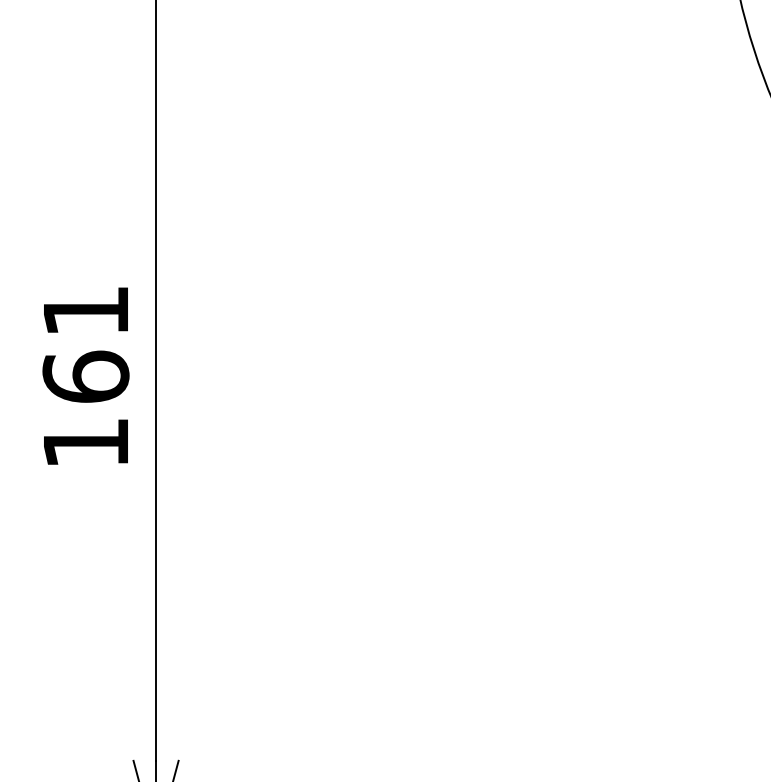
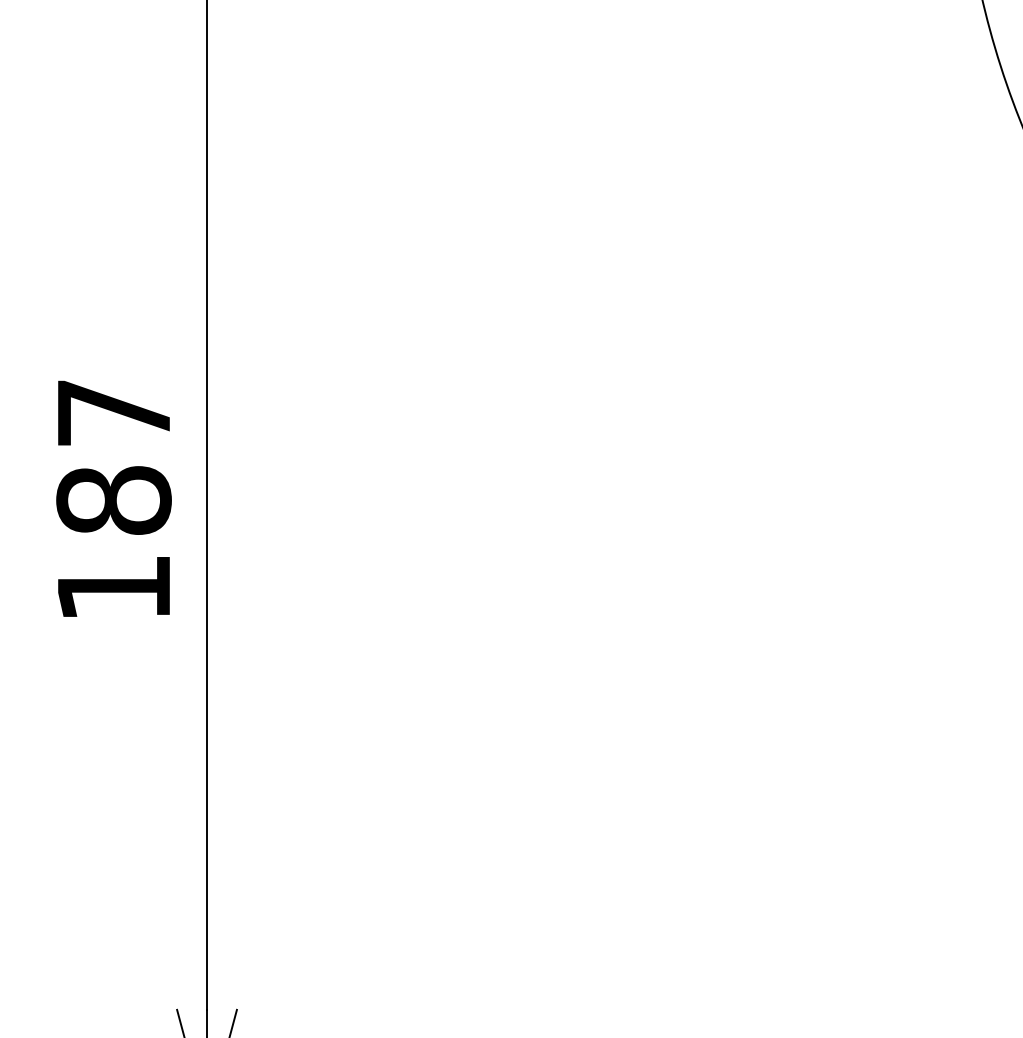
text: (85, 344) -> (113, 457), 161 -> 187

